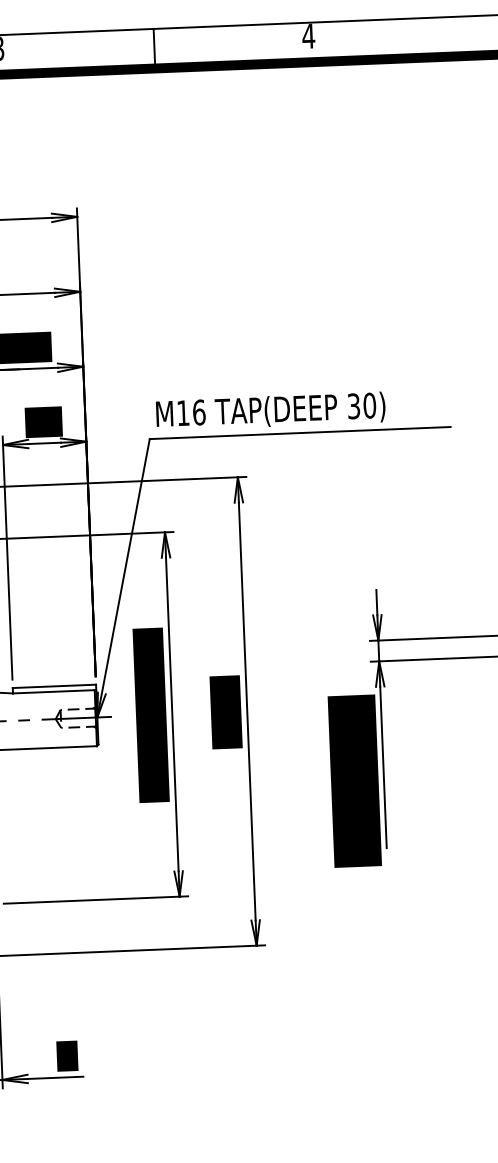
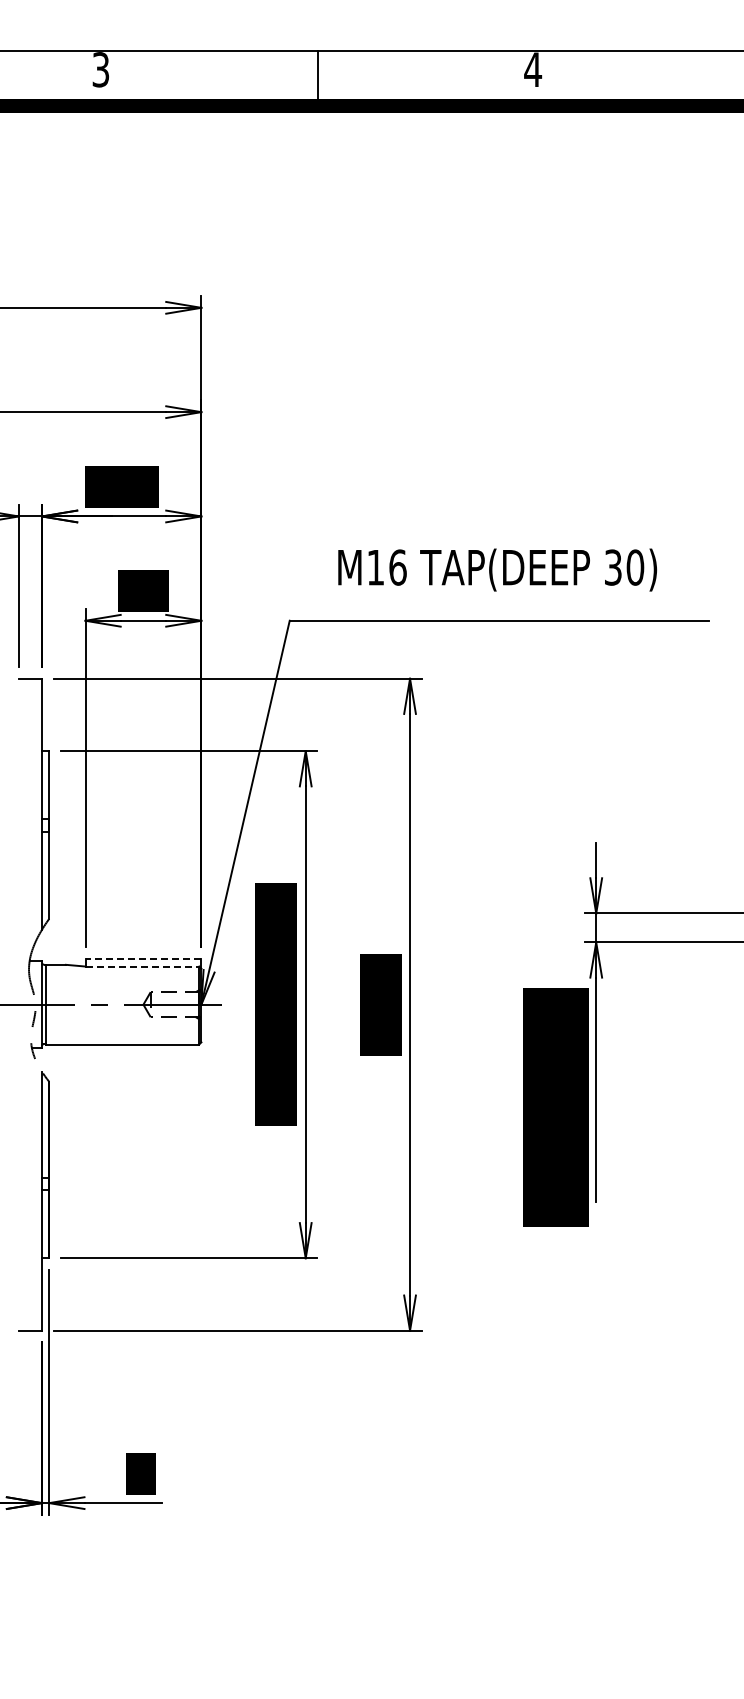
text: (270, 411) -> (497, 569), moved
line: (54, 686) -> (143, 959), solid -> dashed
line: (53, 691) -> (142, 966), solid -> dashed

